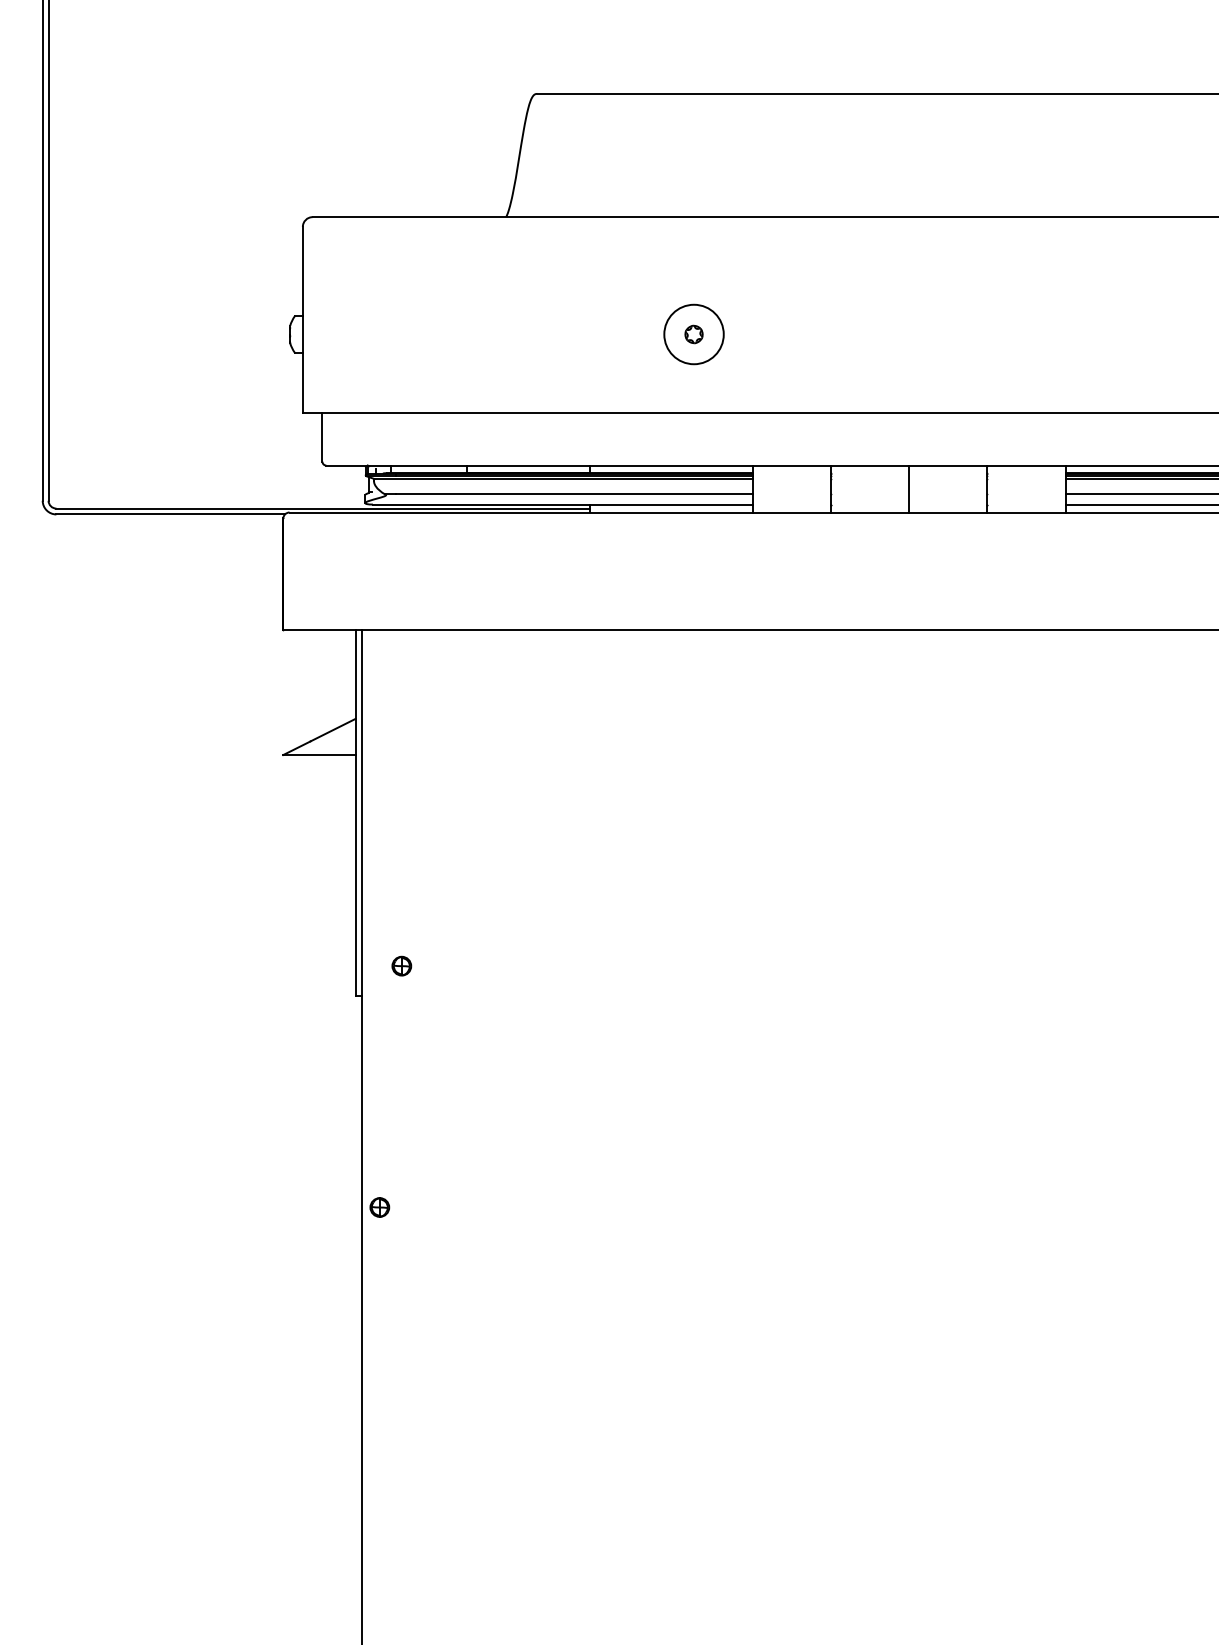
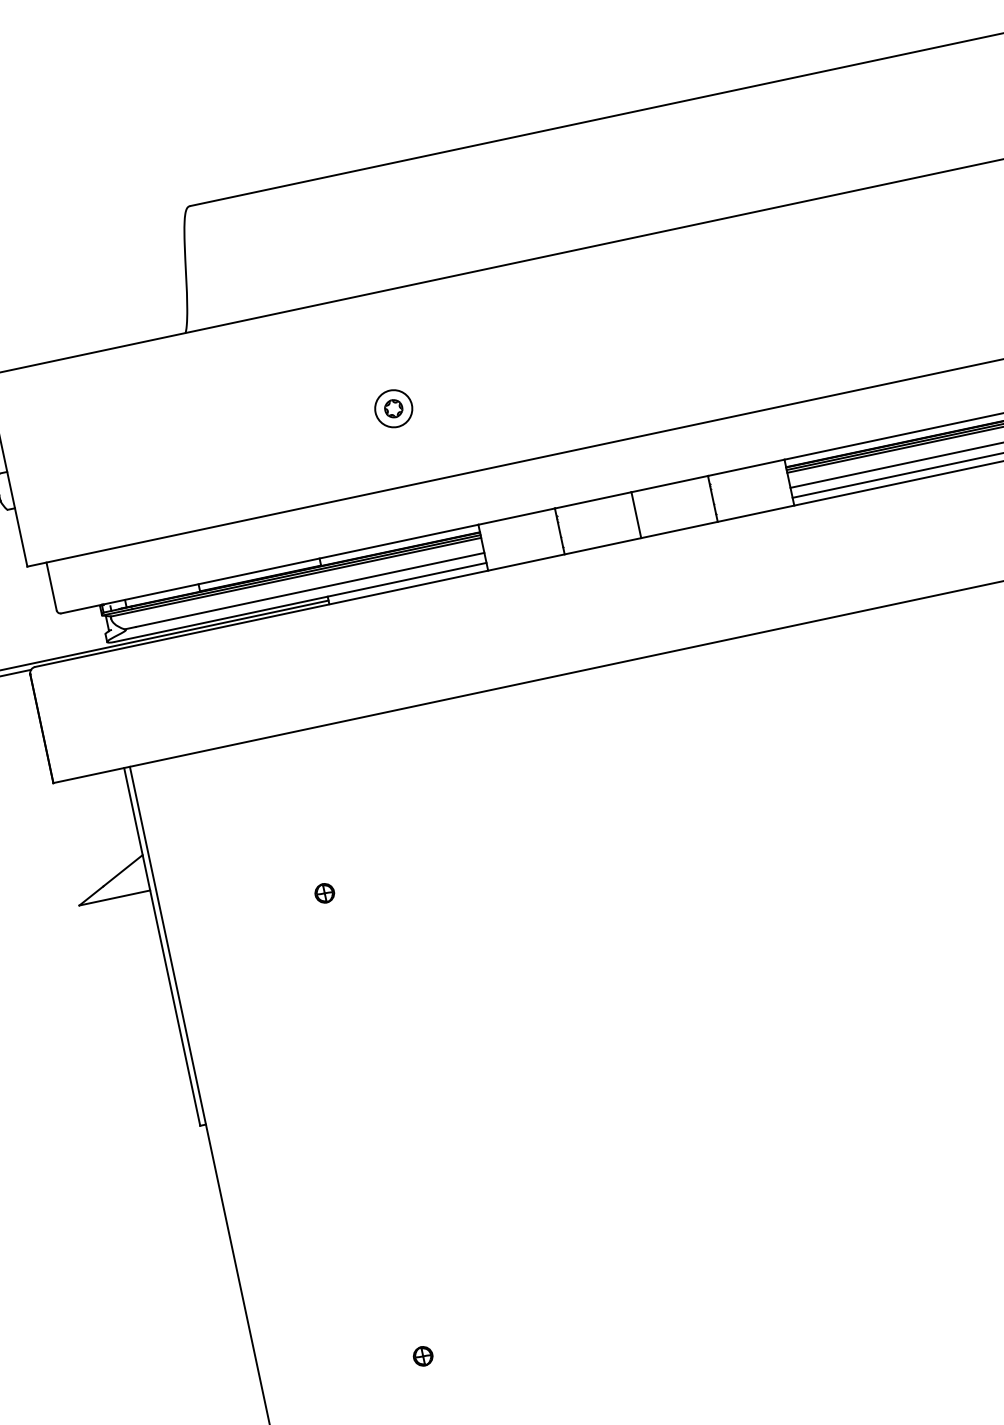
circle: (693, 334) -> (393, 408), size x0.62
part: (401, 965) -> (324, 892), moved
part: (379, 1207) -> (422, 1356), moved

